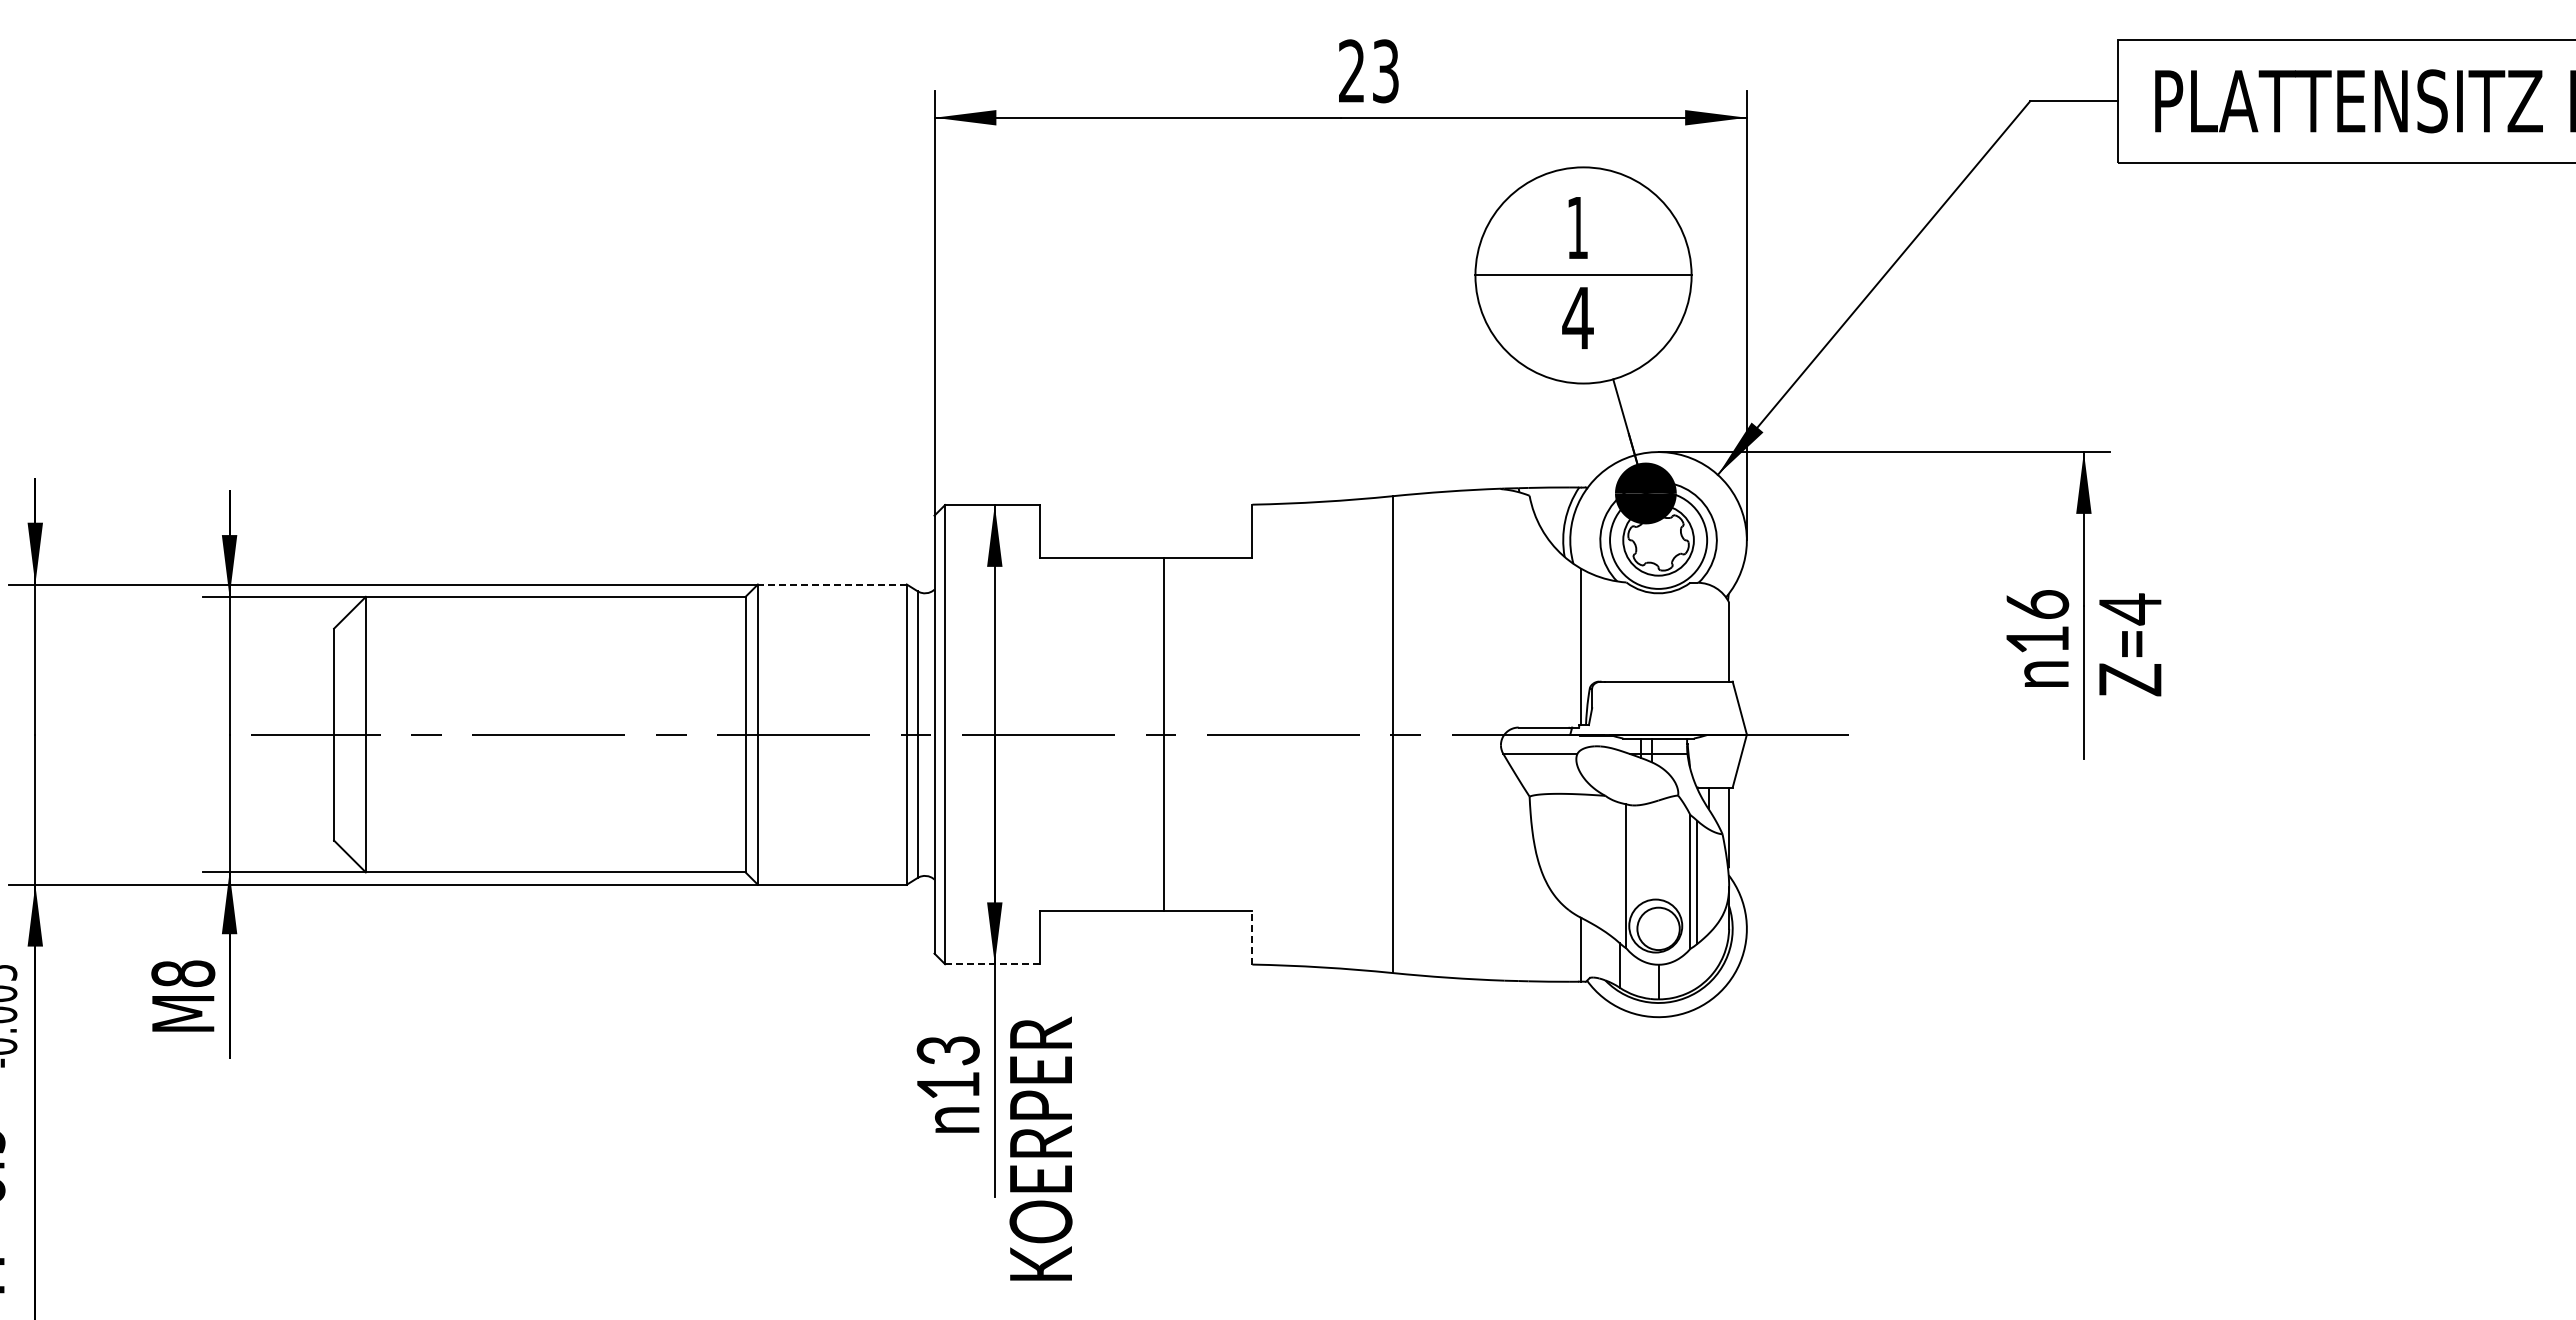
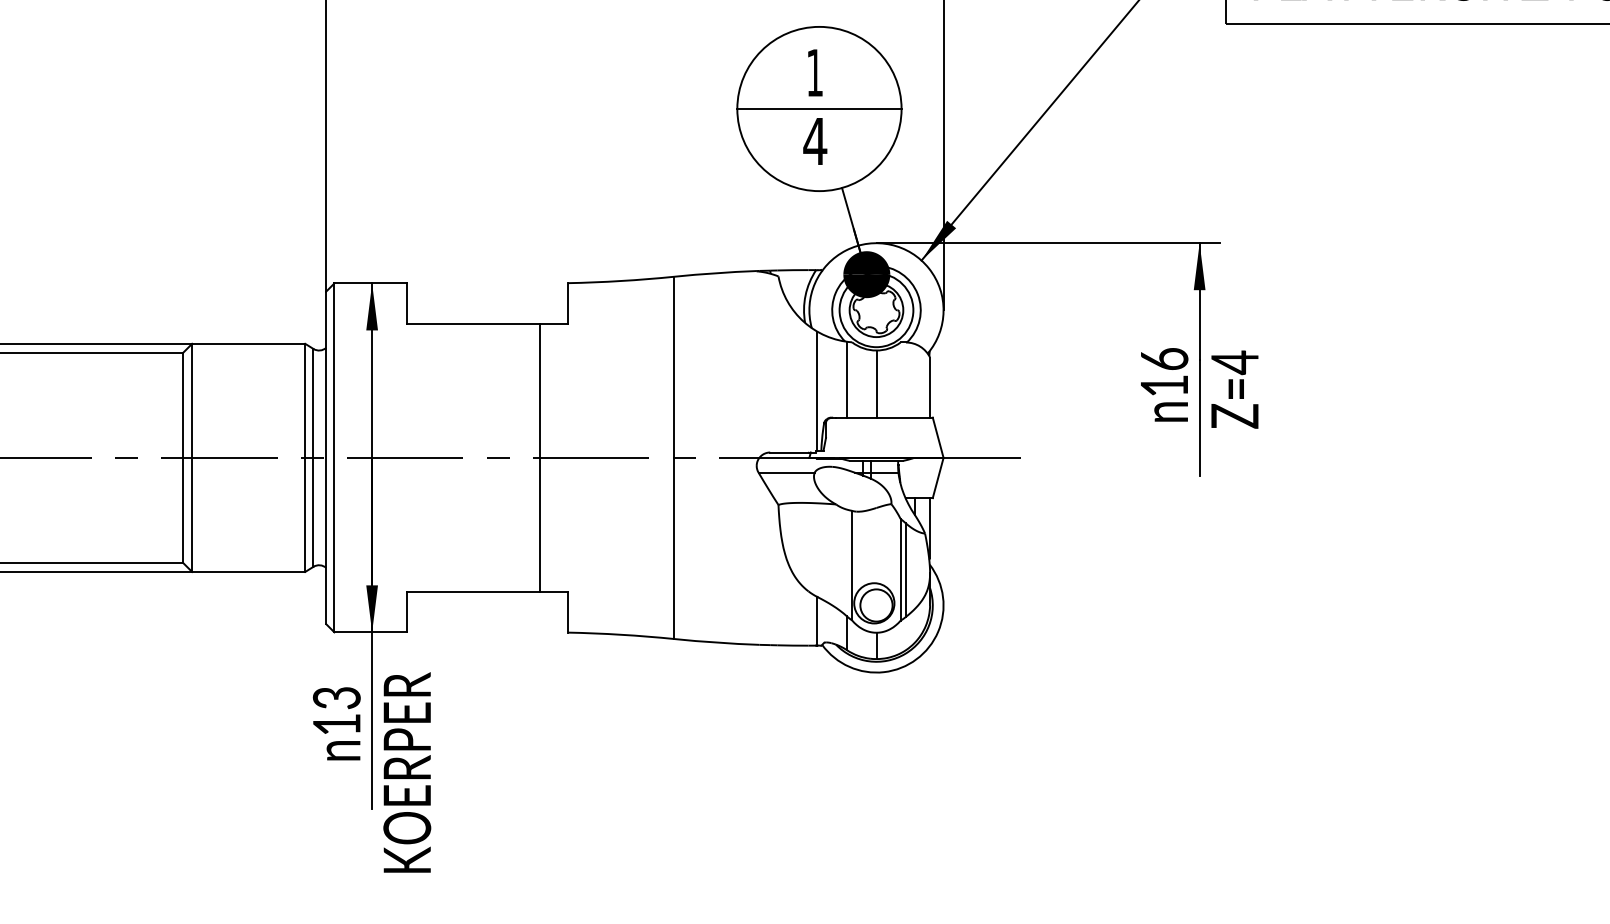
line: (831, 584) -> (248, 343), dashed -> solid
line: (1619, 631) -> (846, 379), added
line: (1658, 637) -> (876, 384), added
line: (1164, 734) -> (540, 457), moved
line: (1252, 937) -> (567, 612), dashed -> solid
line: (992, 964) -> (370, 632), dashed -> solid

